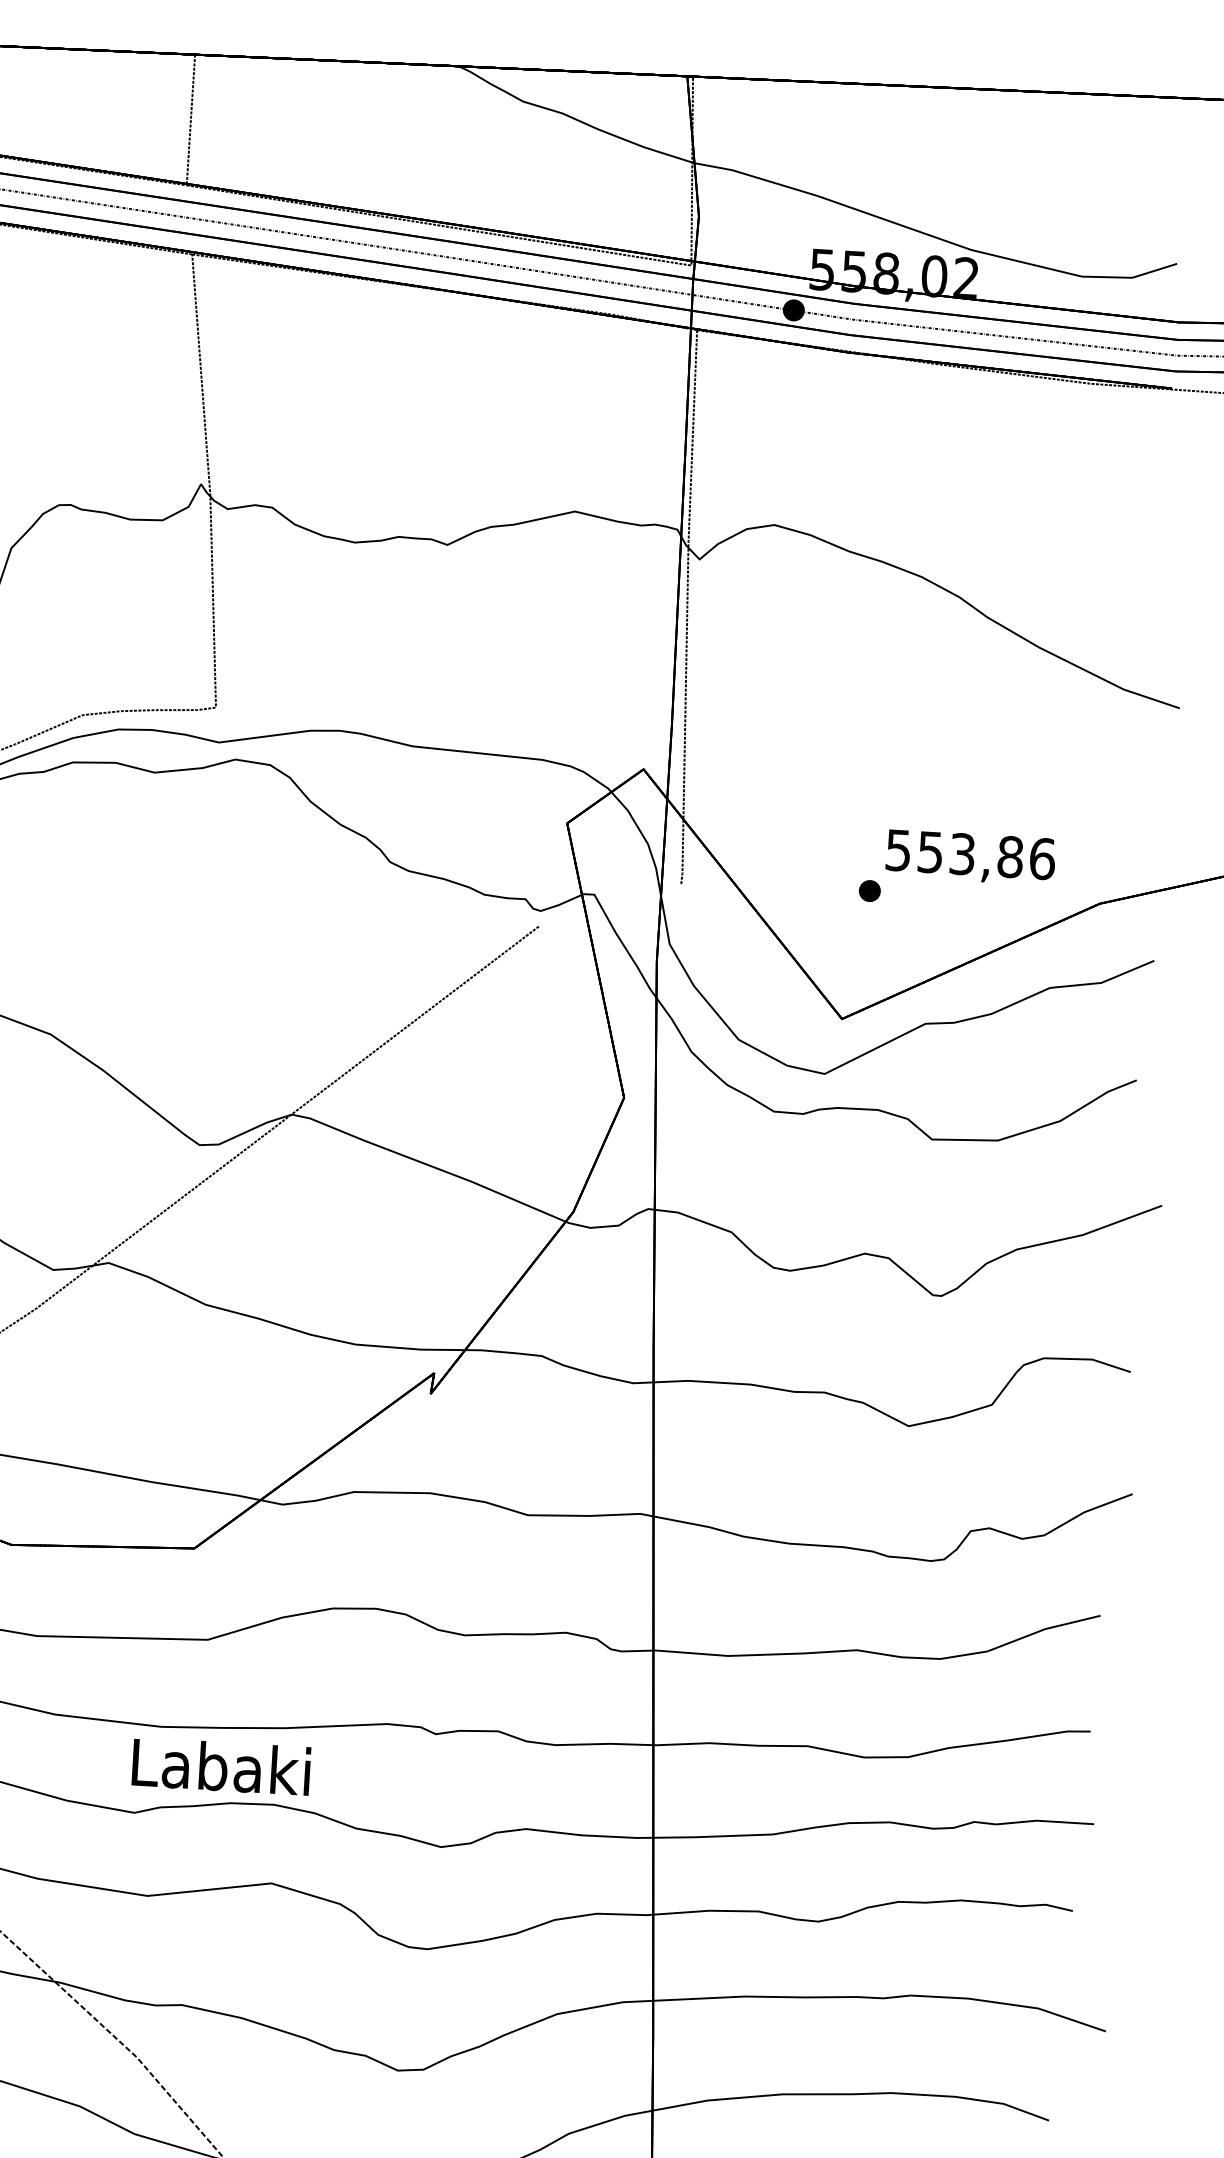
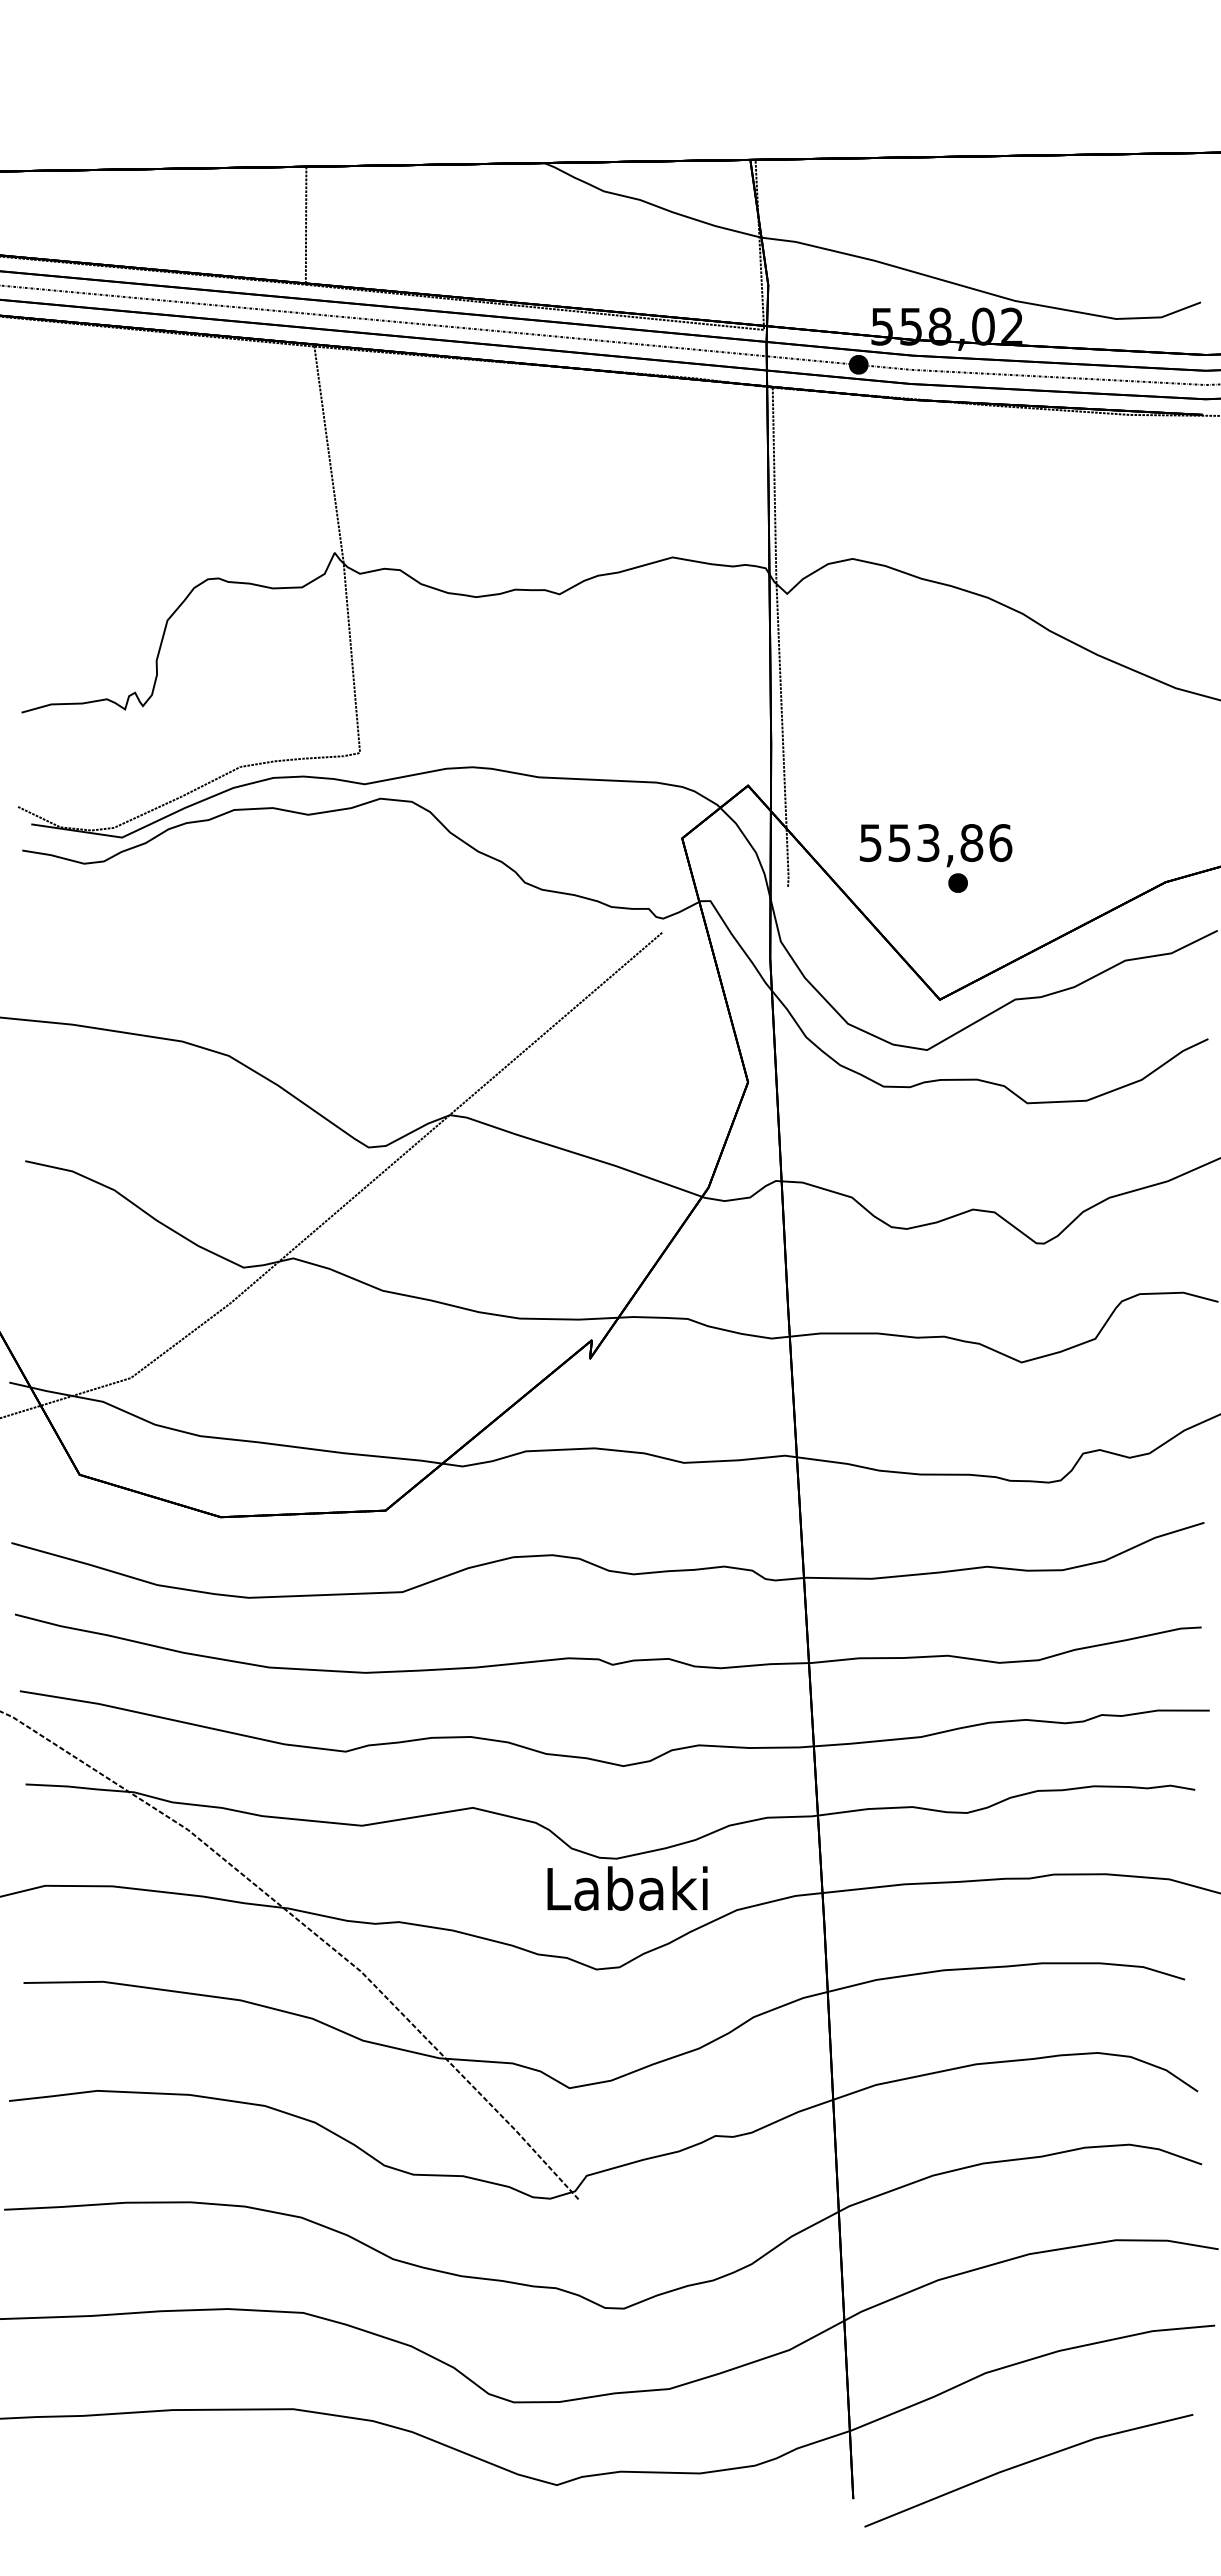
text: (971, 857) -> (936, 845), moved
text: (221, 1766) -> (627, 1888), moved

